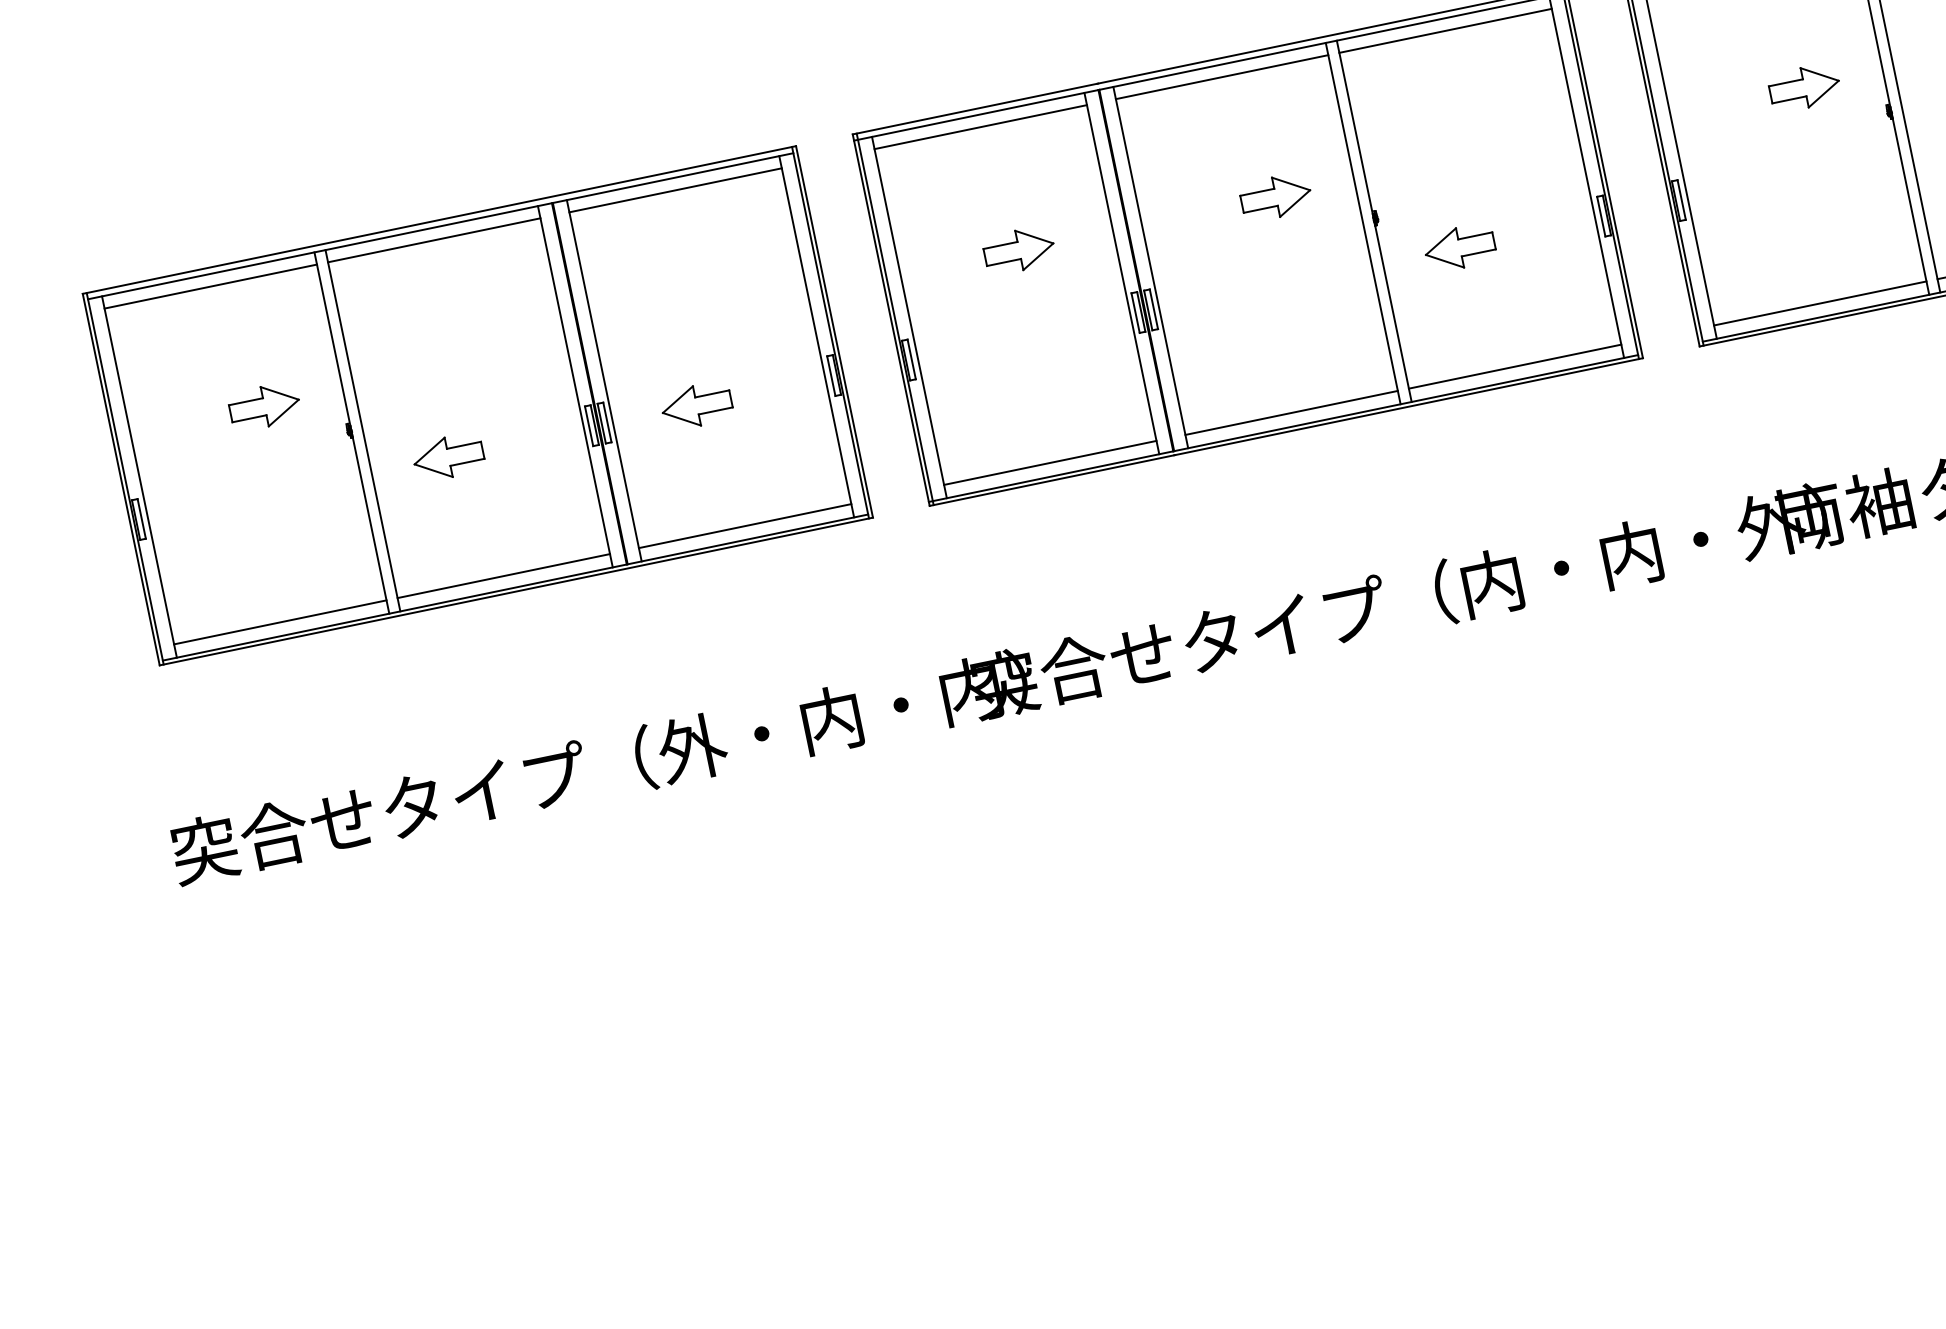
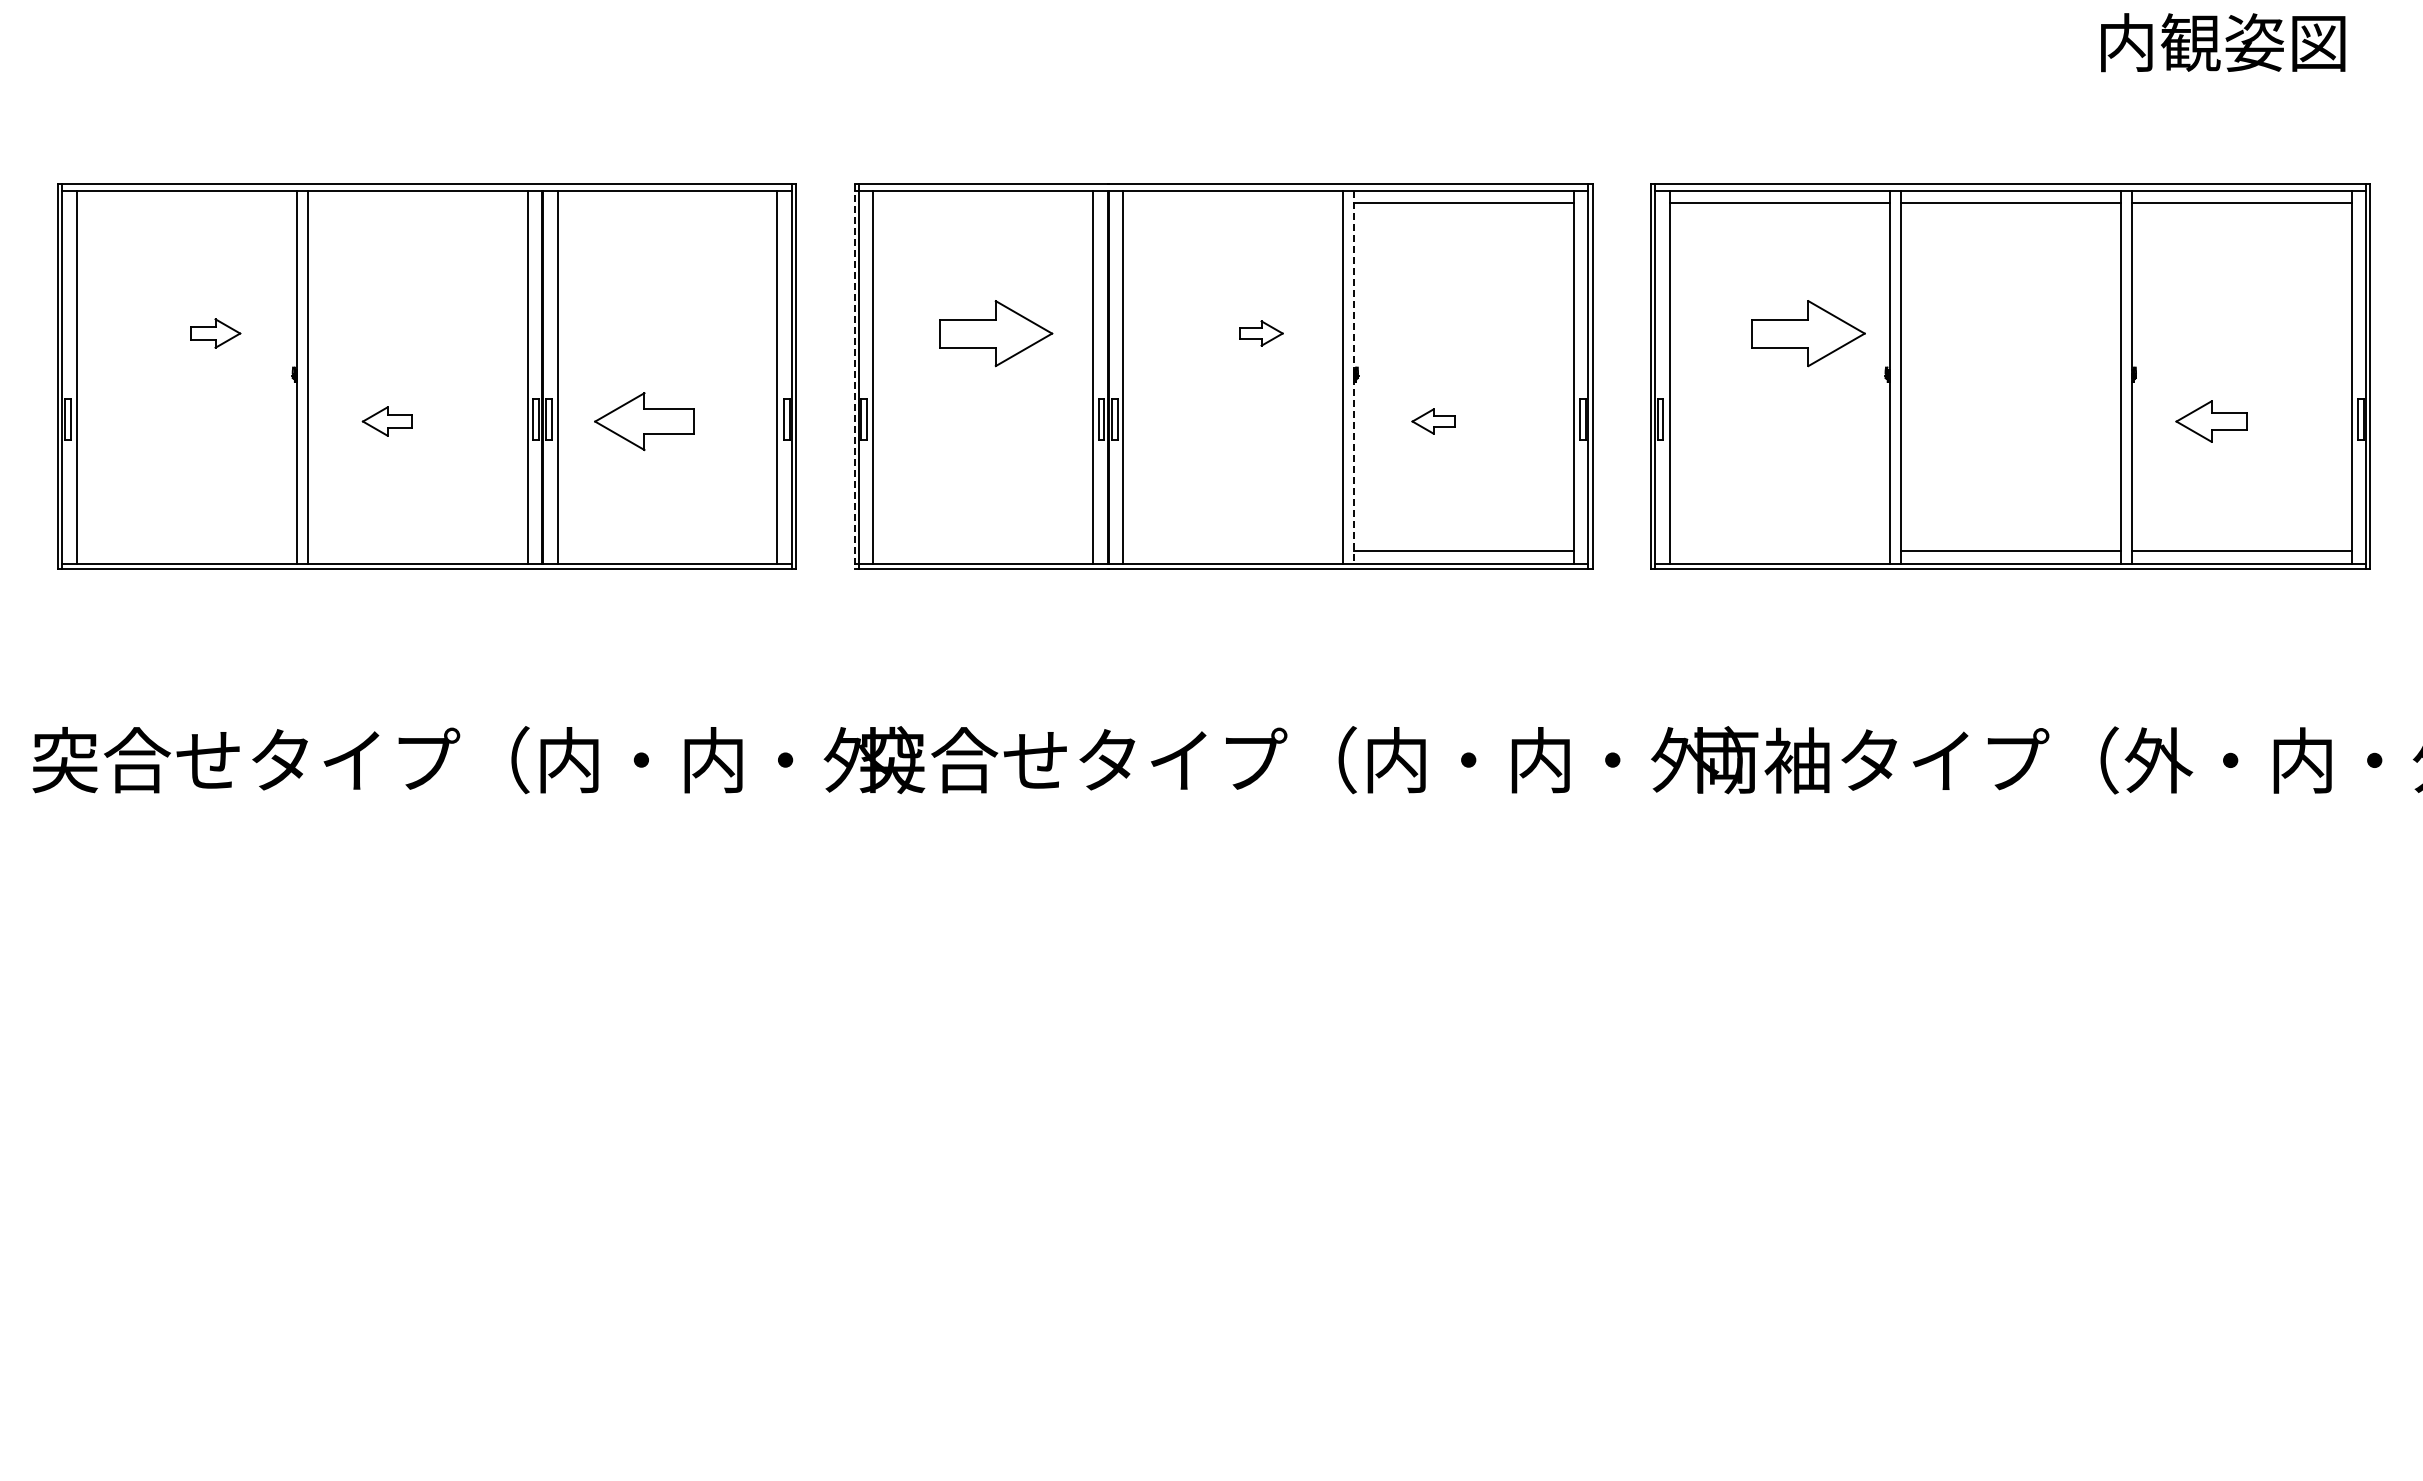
line: (1221, 77) -> (1232, 203), removed
part: (1804, 87) -> (1808, 333), size x1.6
line: (981, 127) -> (983, 203), removed
line: (675, 190) -> (667, 203), removed
part: (1275, 197) -> (1261, 333), size x0.6
line: (1374, 221) -> (1354, 377), solid -> dashed
line: (433, 240) -> (417, 203), removed
part: (1459, 247) -> (1433, 421), size x0.6
part: (1019, 250) -> (996, 333), size x1.6
line: (210, 286) -> (186, 203), removed
line: (1820, 303) -> (1779, 550), removed
line: (891, 320) -> (854, 376), solid -> dashed
part: (696, 405) -> (644, 421), size x1.4
part: (264, 406) -> (215, 333), size x0.7
line: (1291, 412) -> (1232, 550), removed
part: (448, 457) -> (387, 421), size x0.7
line: (1050, 462) -> (983, 550), removed
line: (745, 525) -> (667, 550), removed
line: (503, 576) -> (417, 550), removed
line: (280, 622) -> (186, 550), removed
text: (828, 720) -> (710, 760), 突合せタイプ（外・内・内） -> 突合せタイプ（内・内・外）

